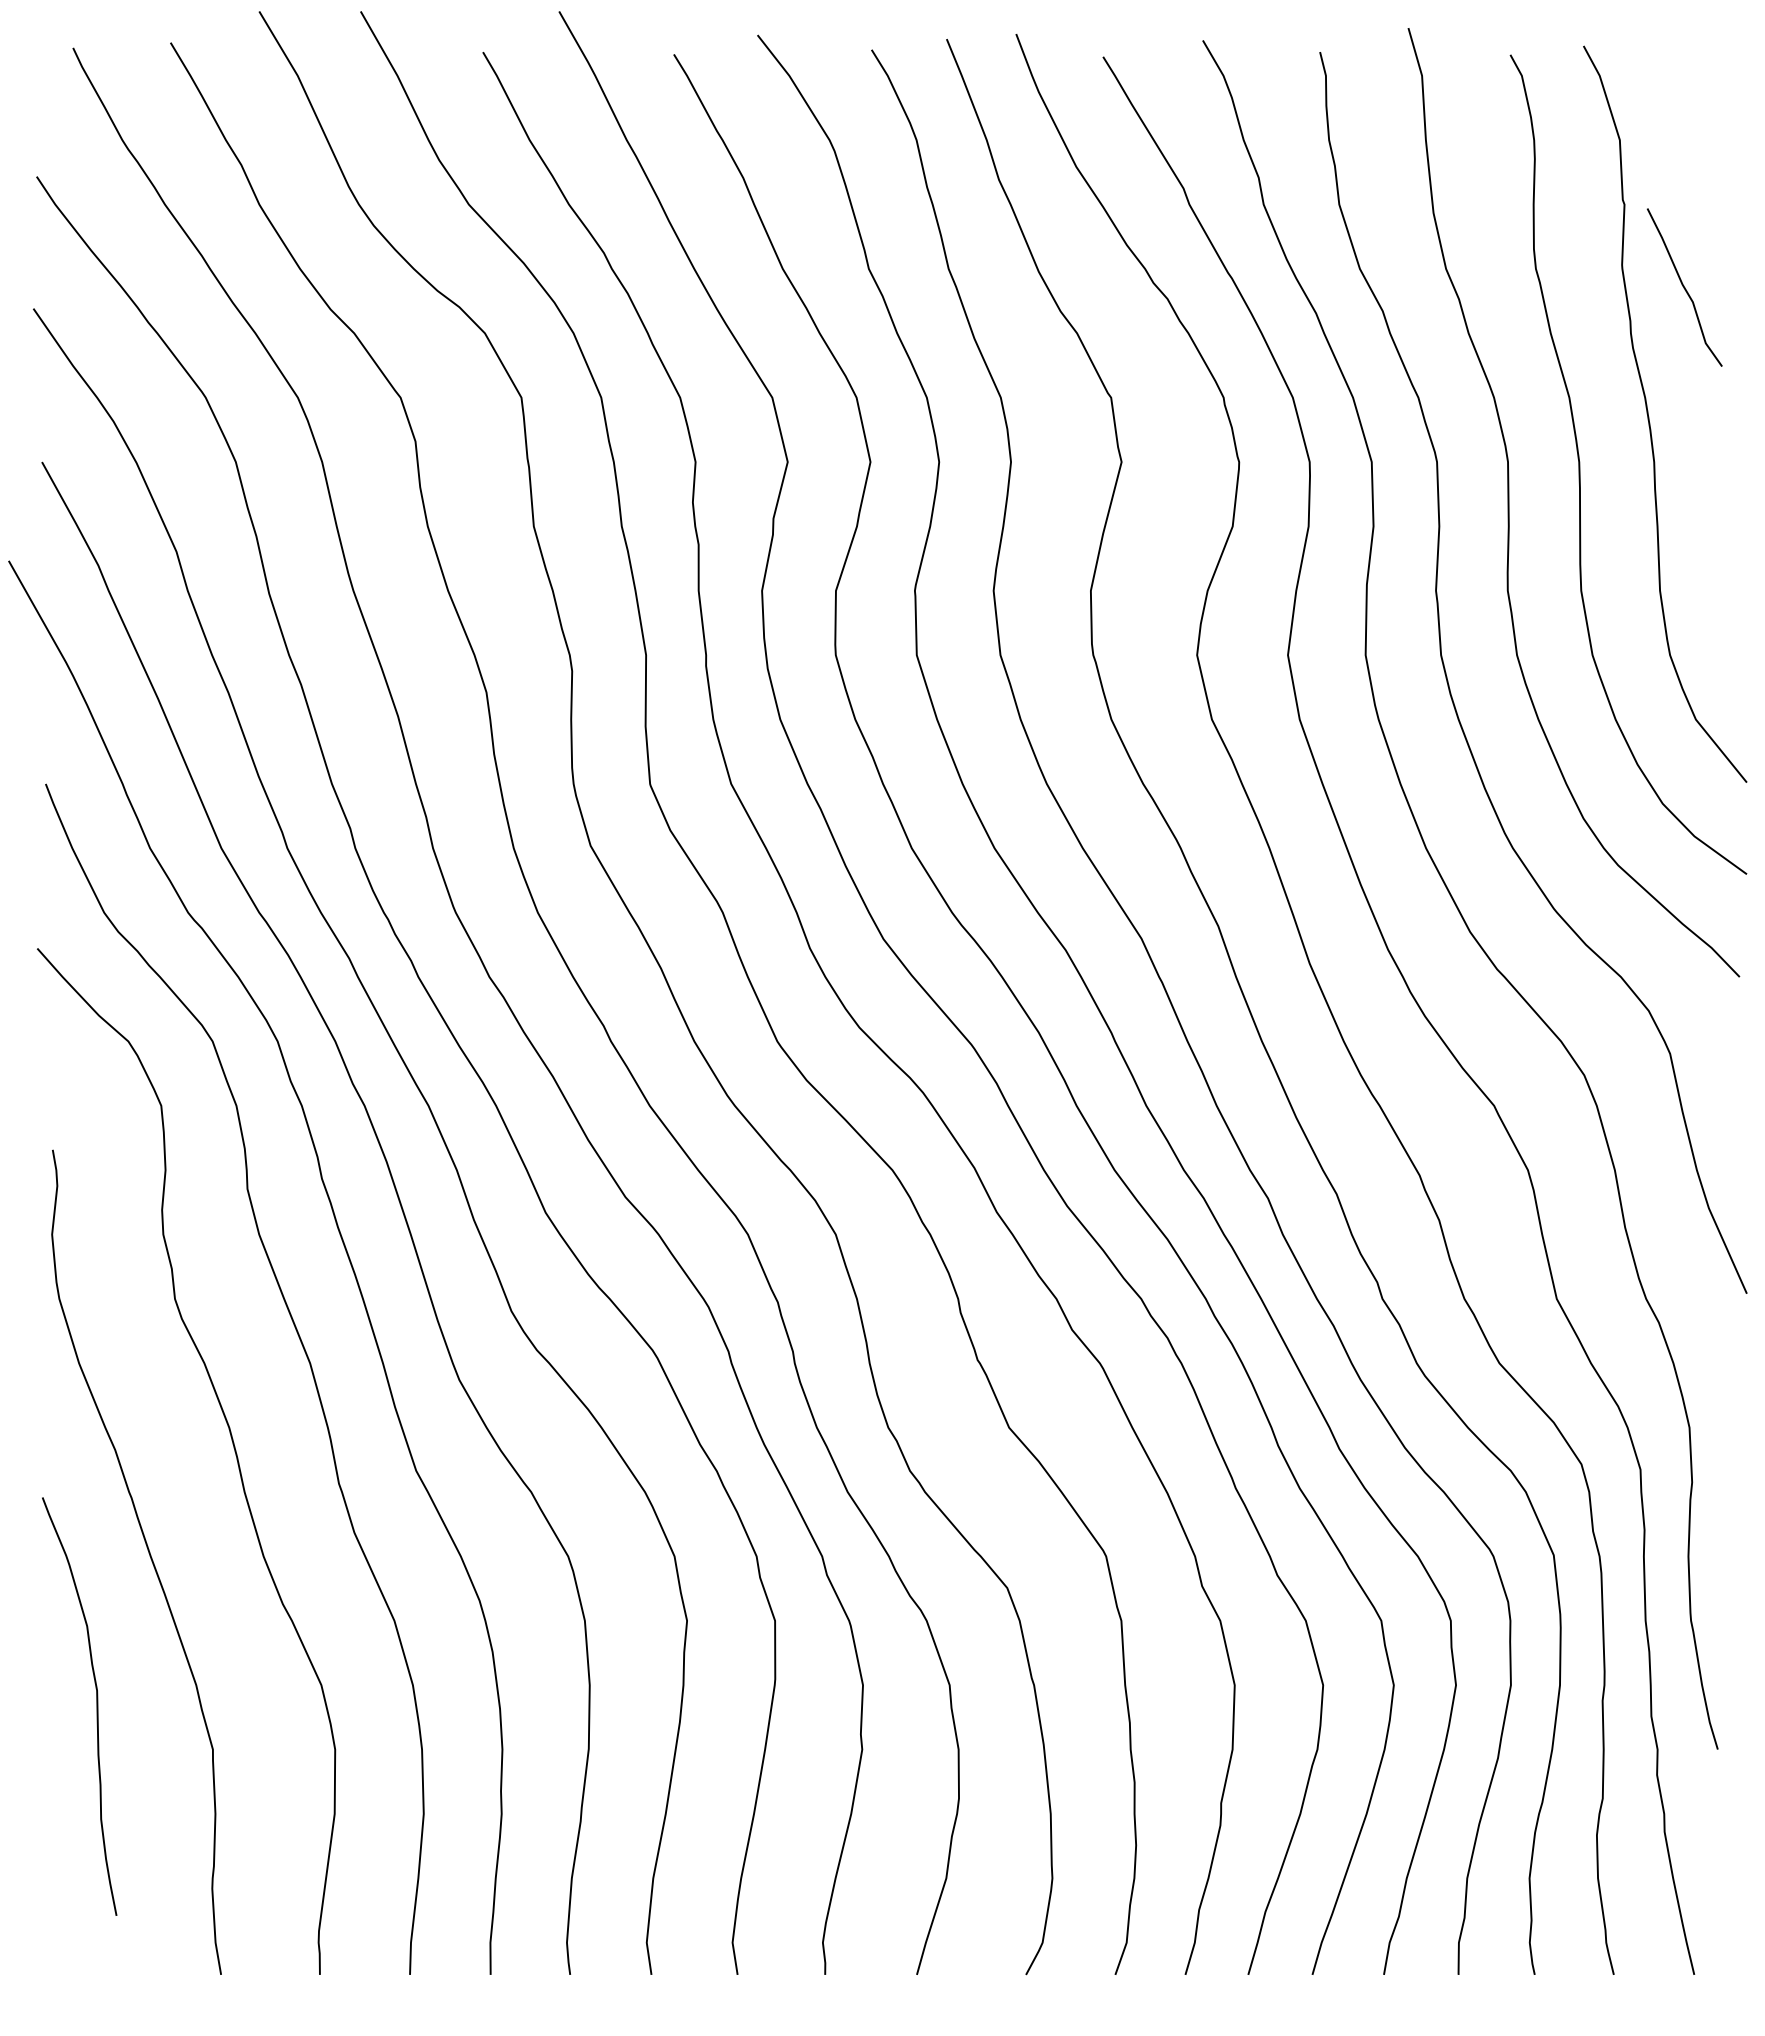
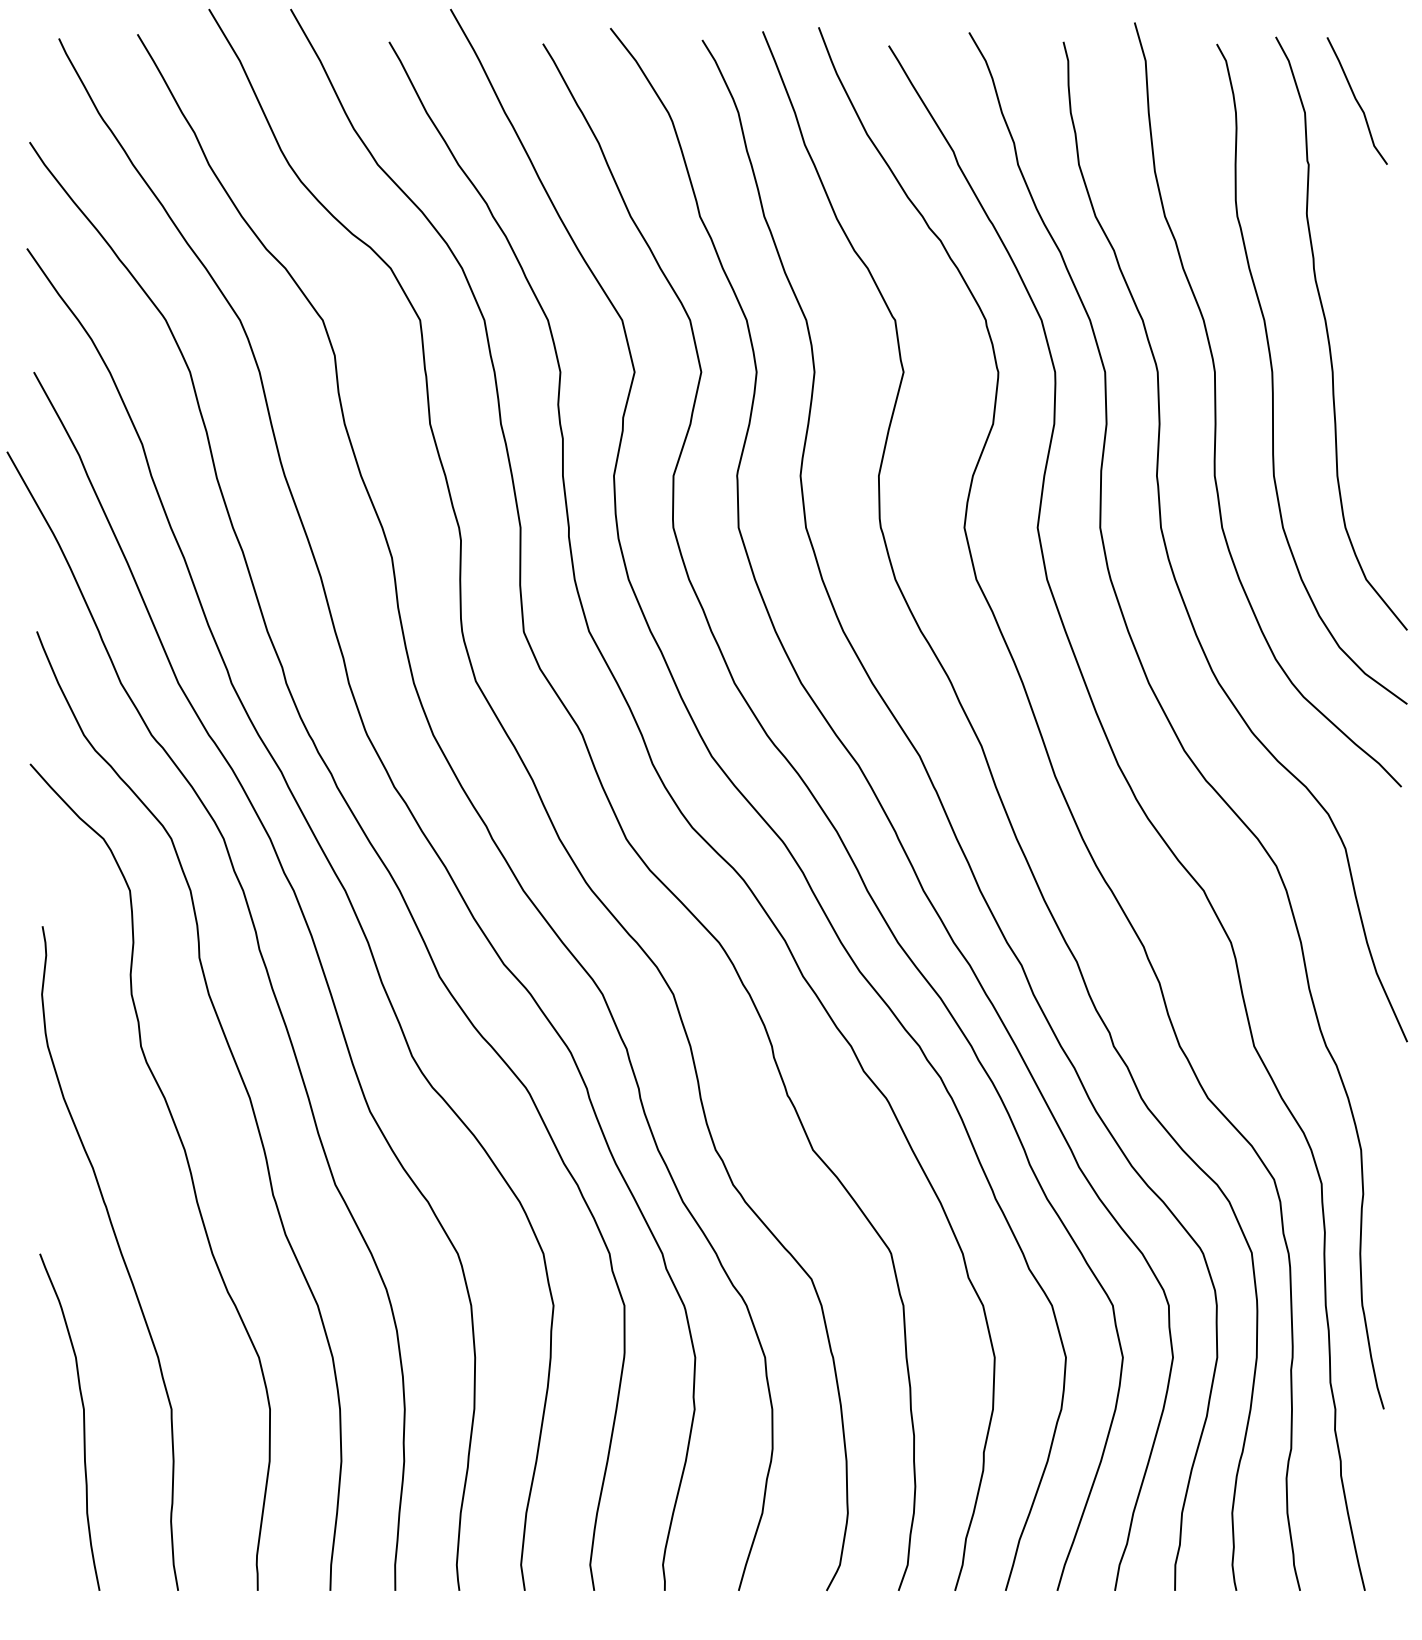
curve: (1684, 287) -> (1357, 101), moved
curve: (96, 1706) -> (83, 1422), moved

